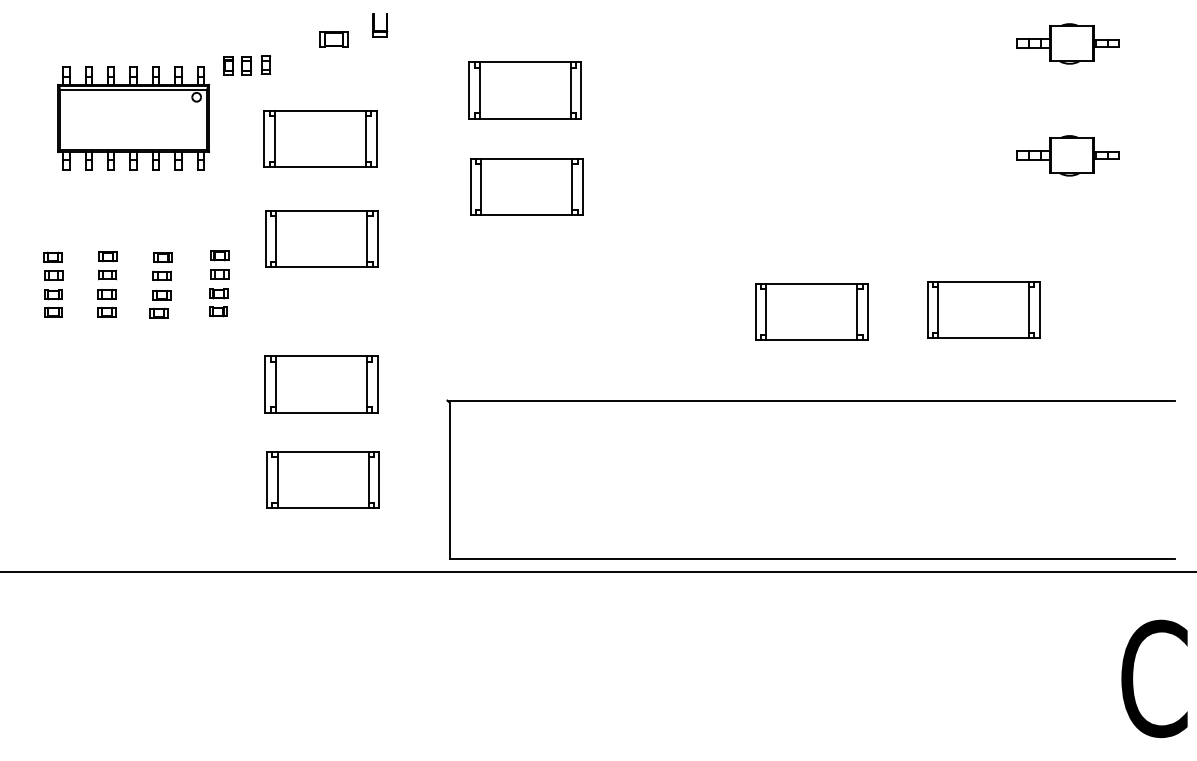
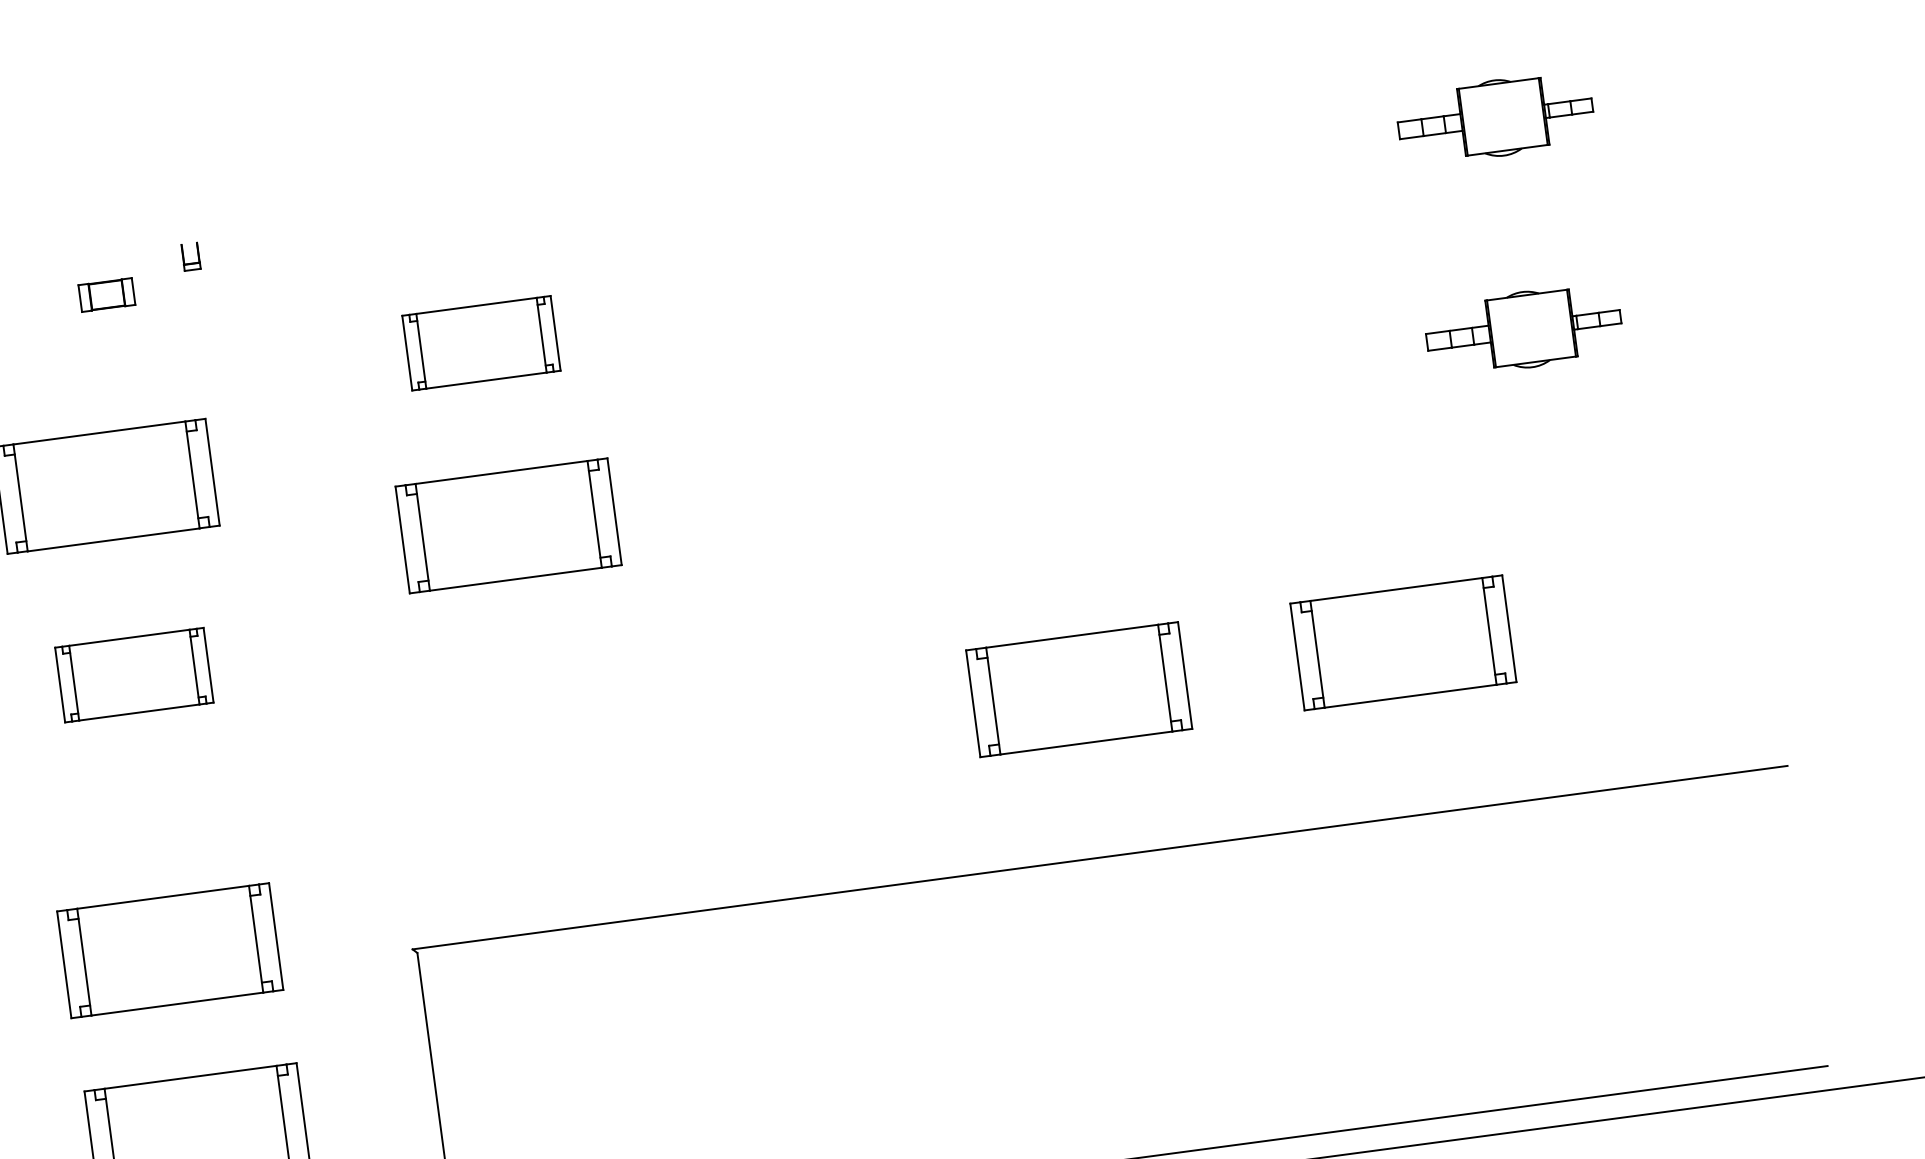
part: (380, 25) -> (191, 256), size x0.6
part: (524, 90) -> (479, 343), size x0.7
part: (321, 238) -> (133, 674), size x0.7

